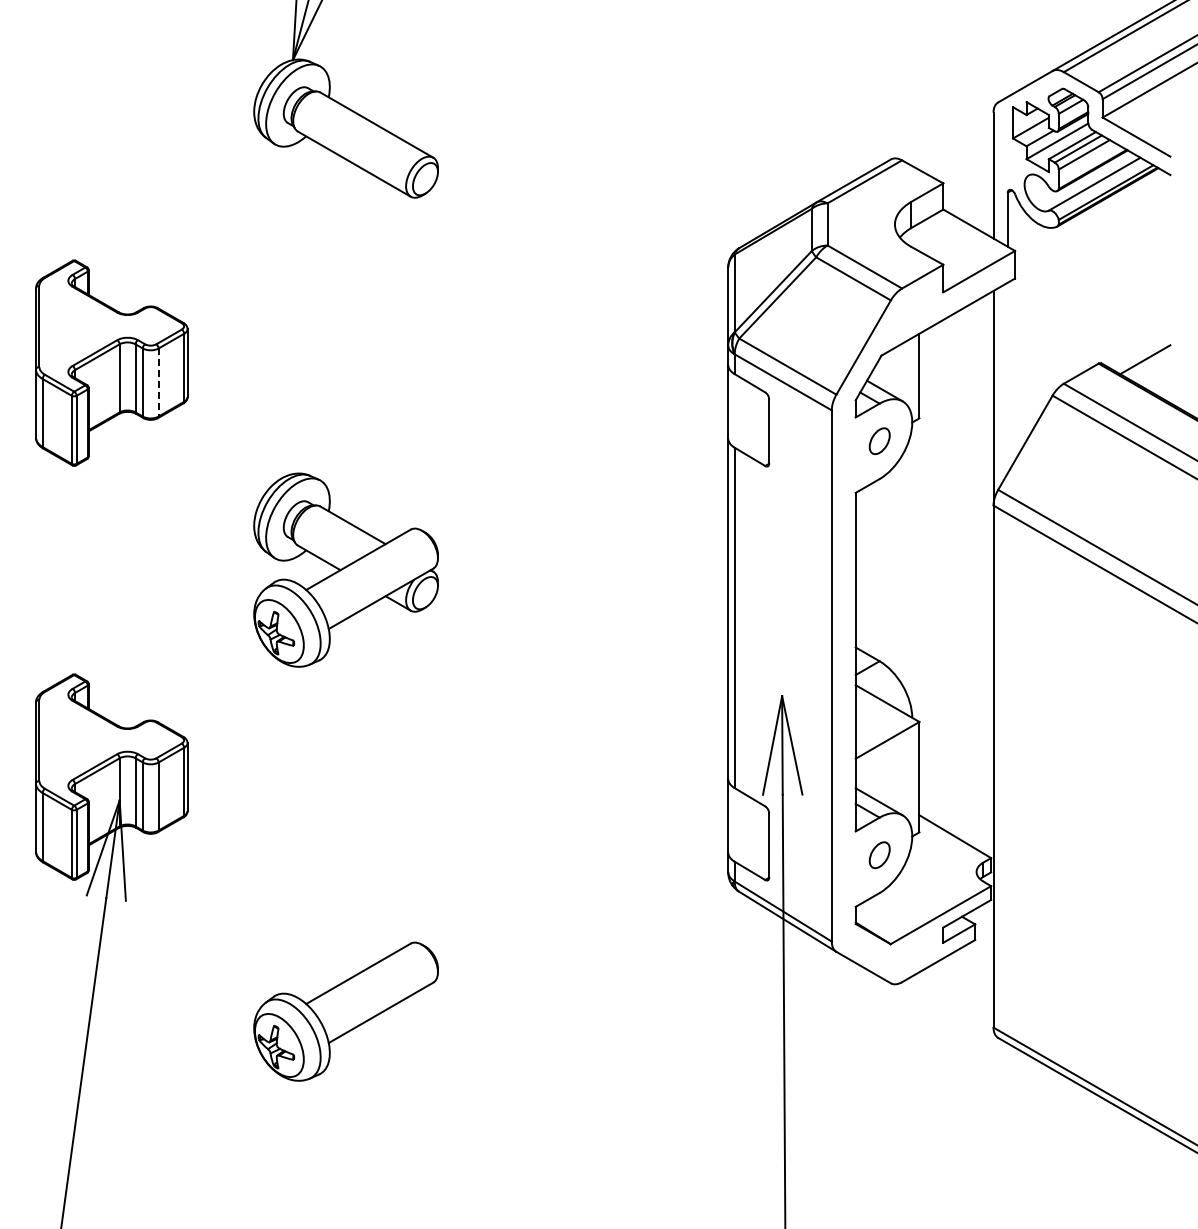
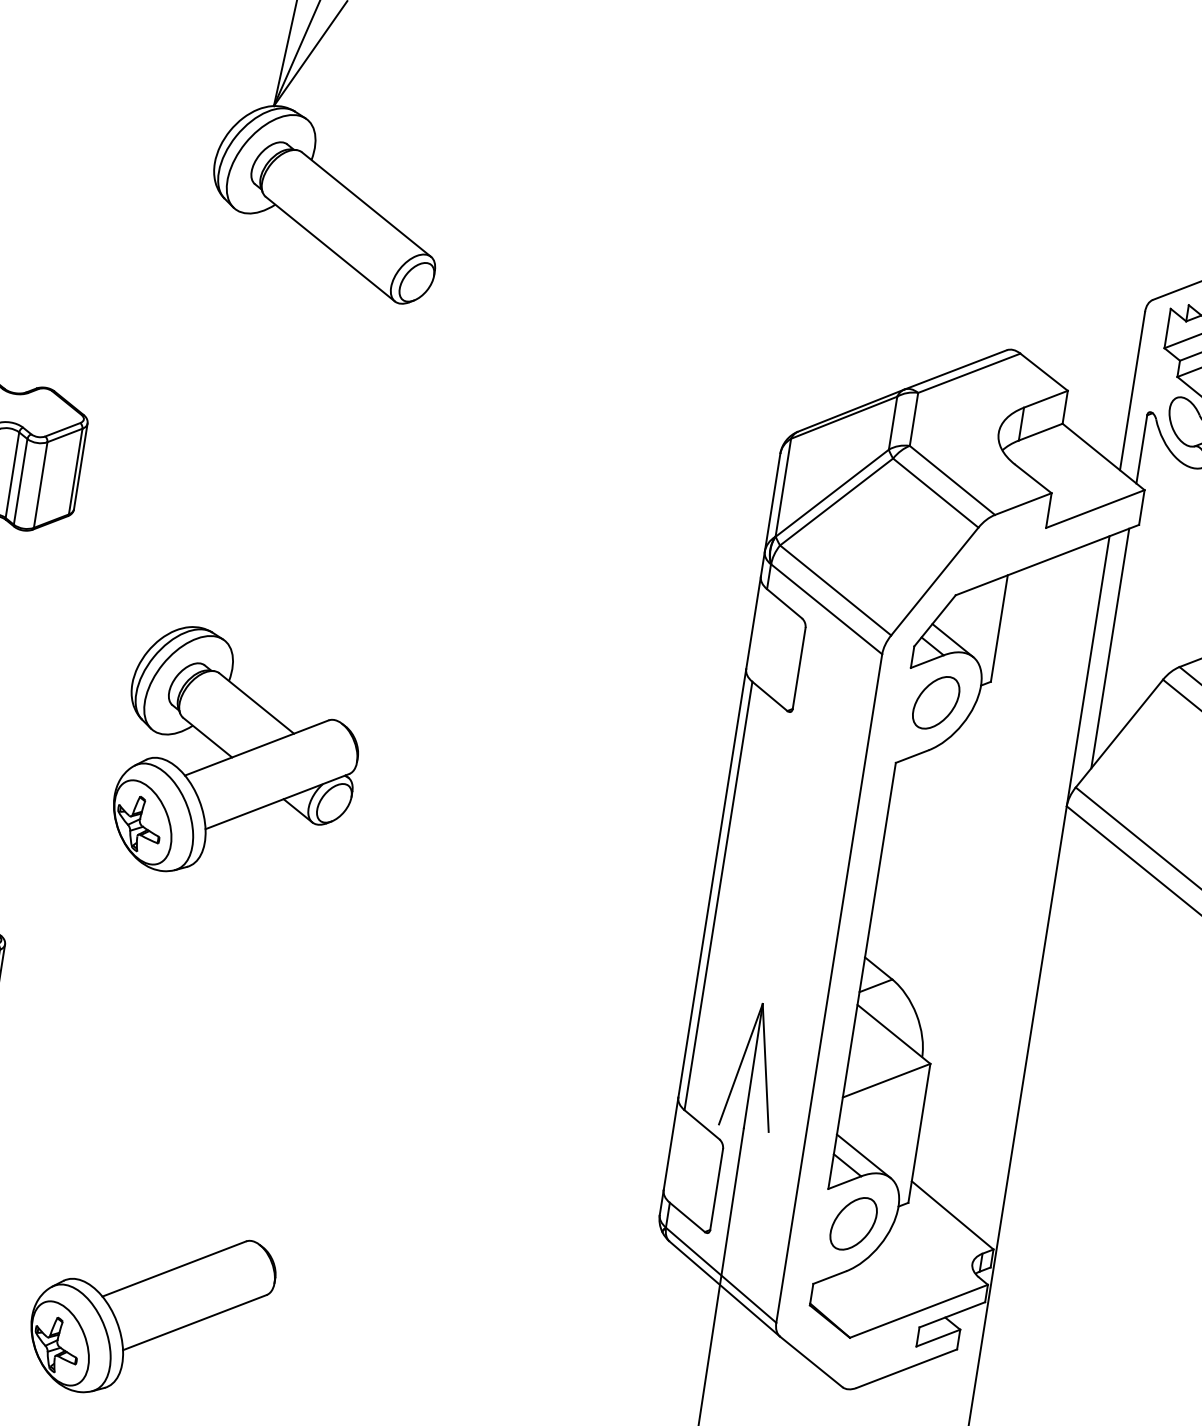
line: (1007, 377) -> (1109, 647), added
line: (158, 383) -> (40, 486), dashed -> solid
part: (879, 440) -> (936, 701), size x1.67
part: (879, 854) -> (853, 1222), size x1.67

